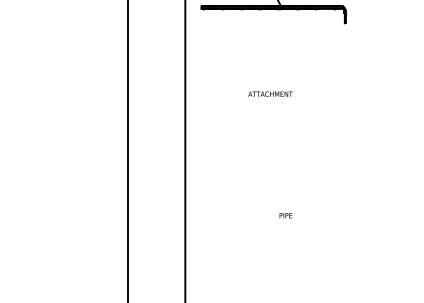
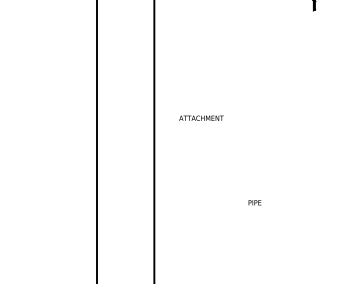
text: (270, 93) -> (201, 117), moved

